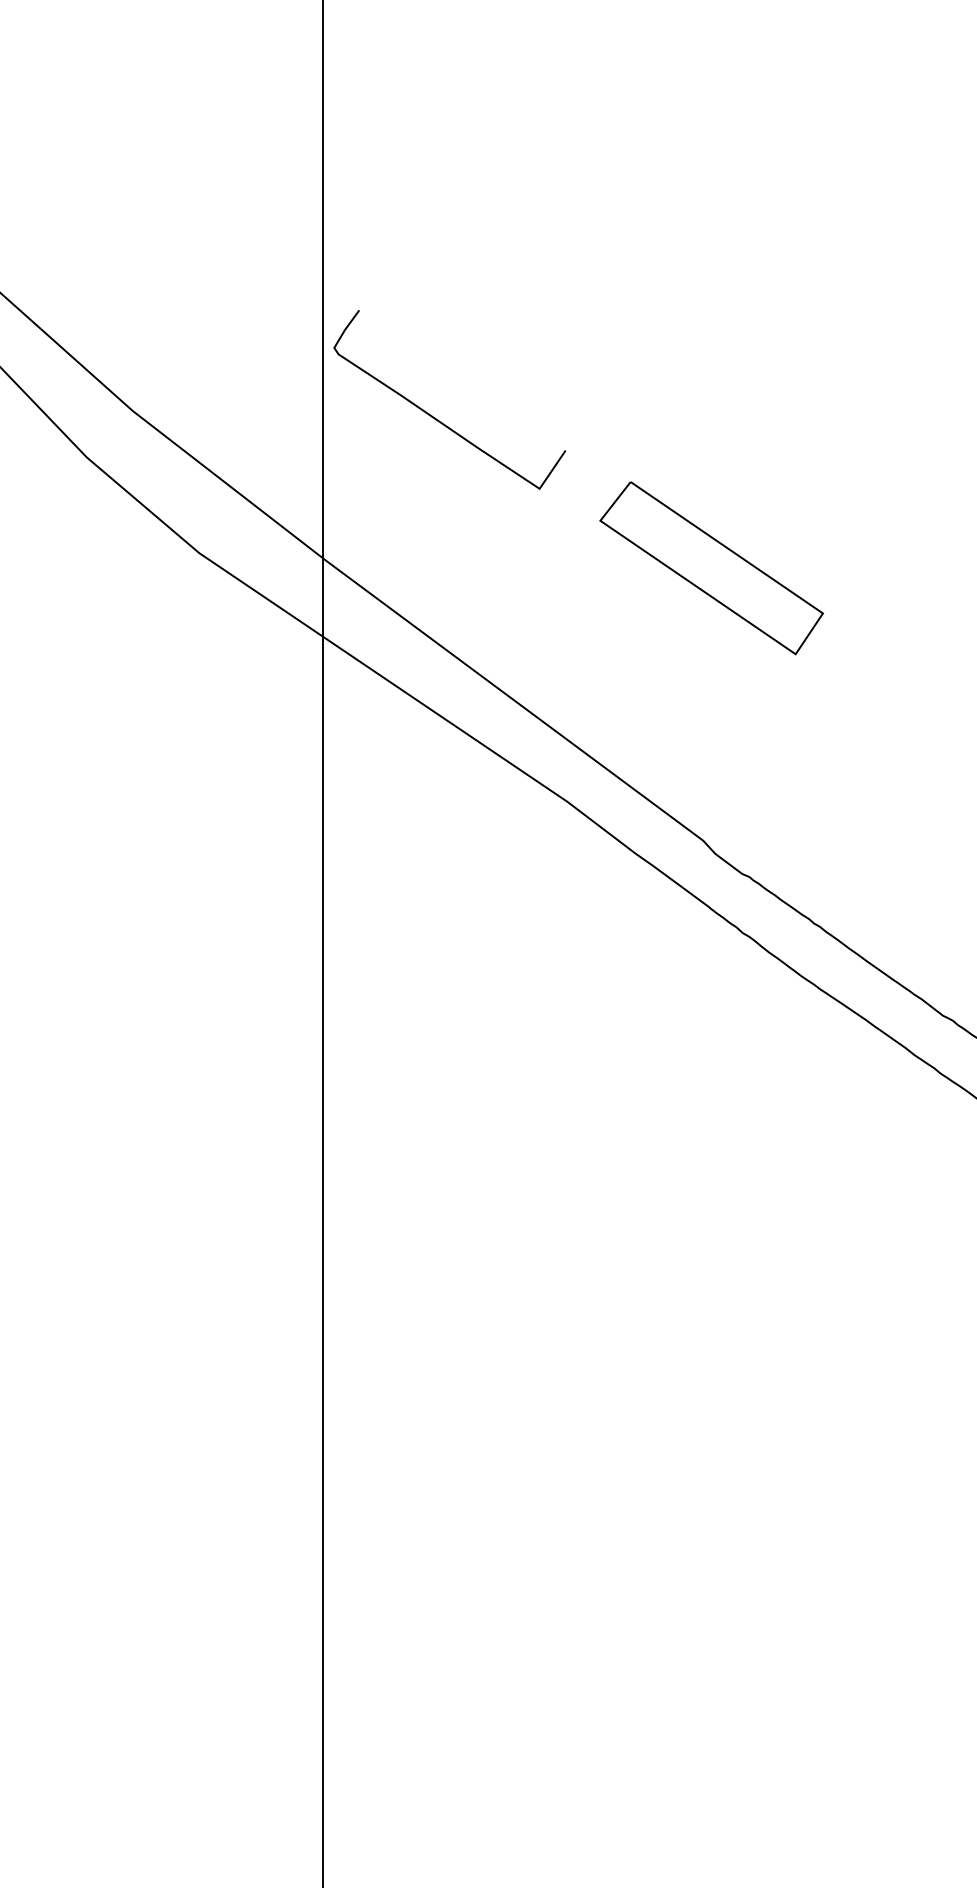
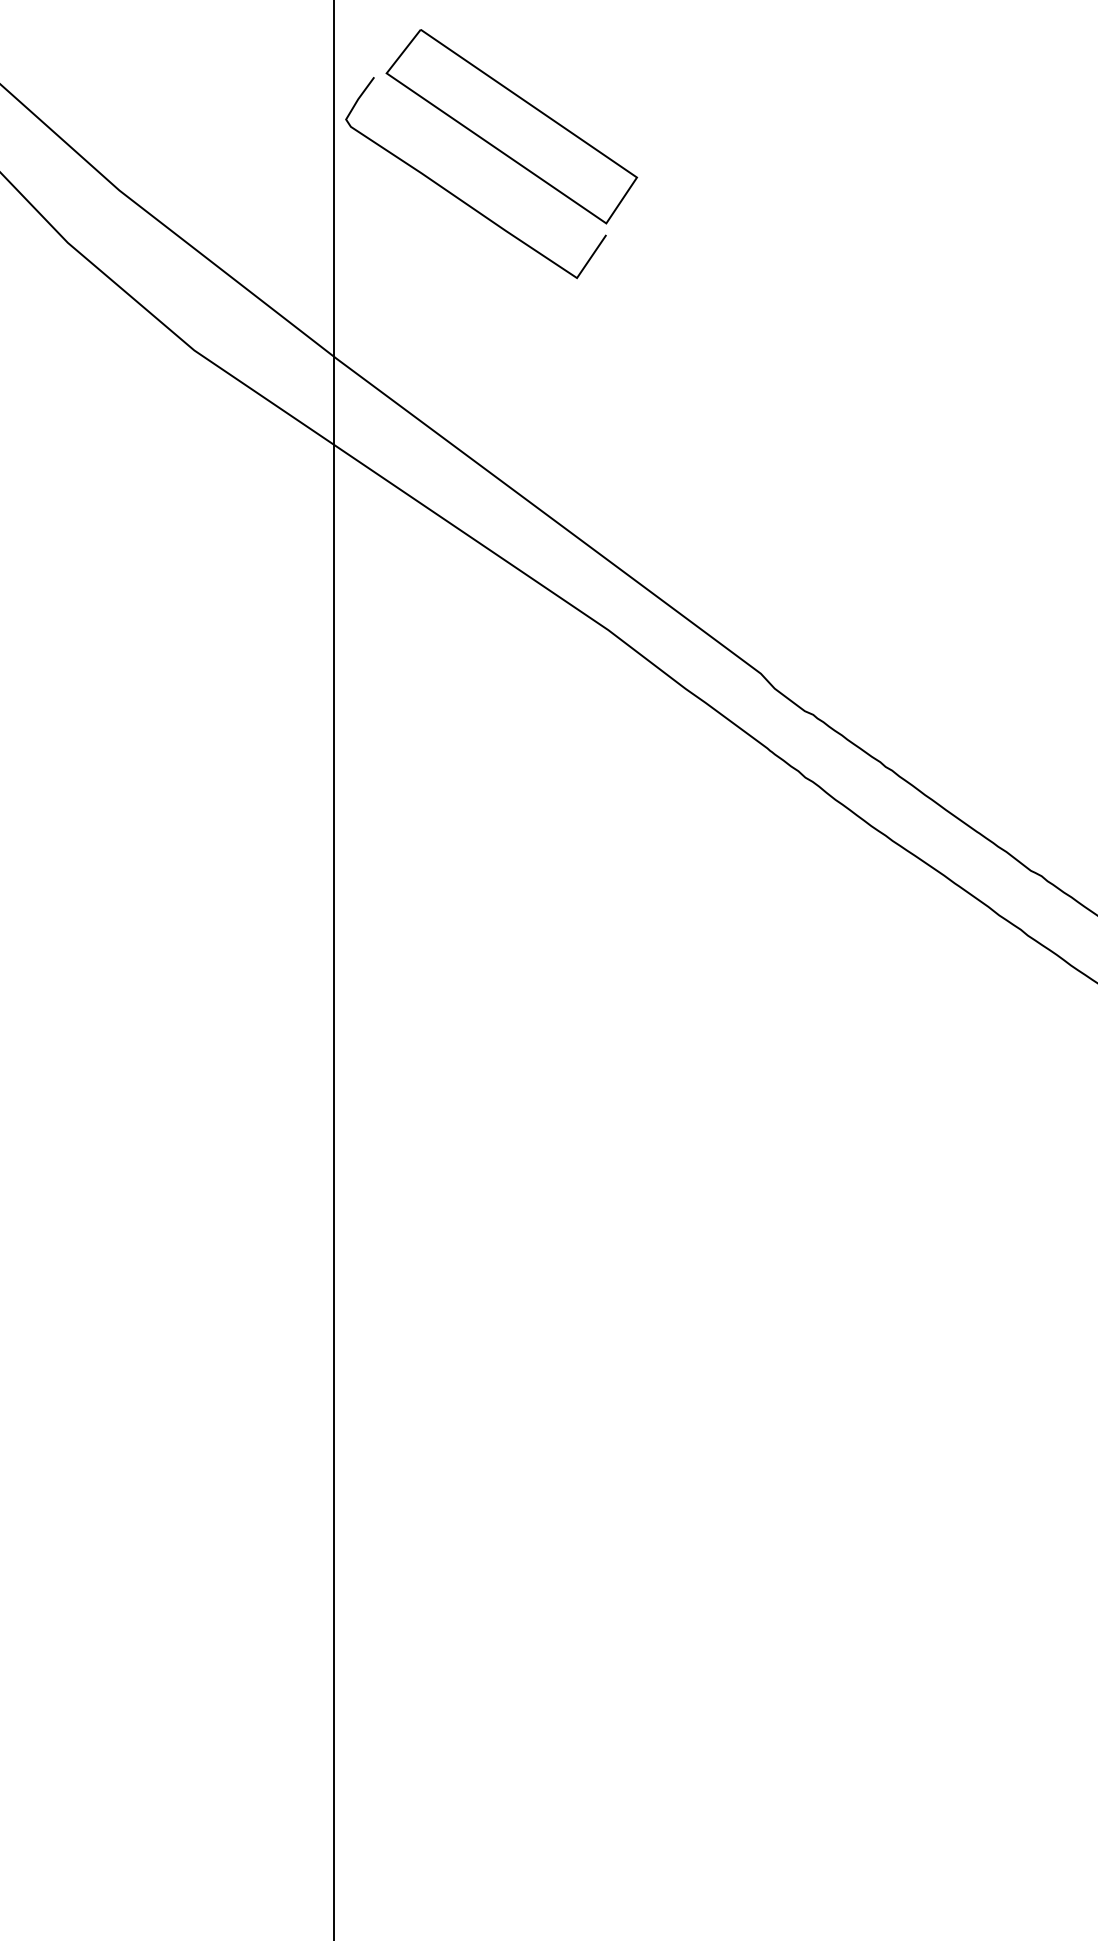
part: (711, 568) -> (511, 126), moved

